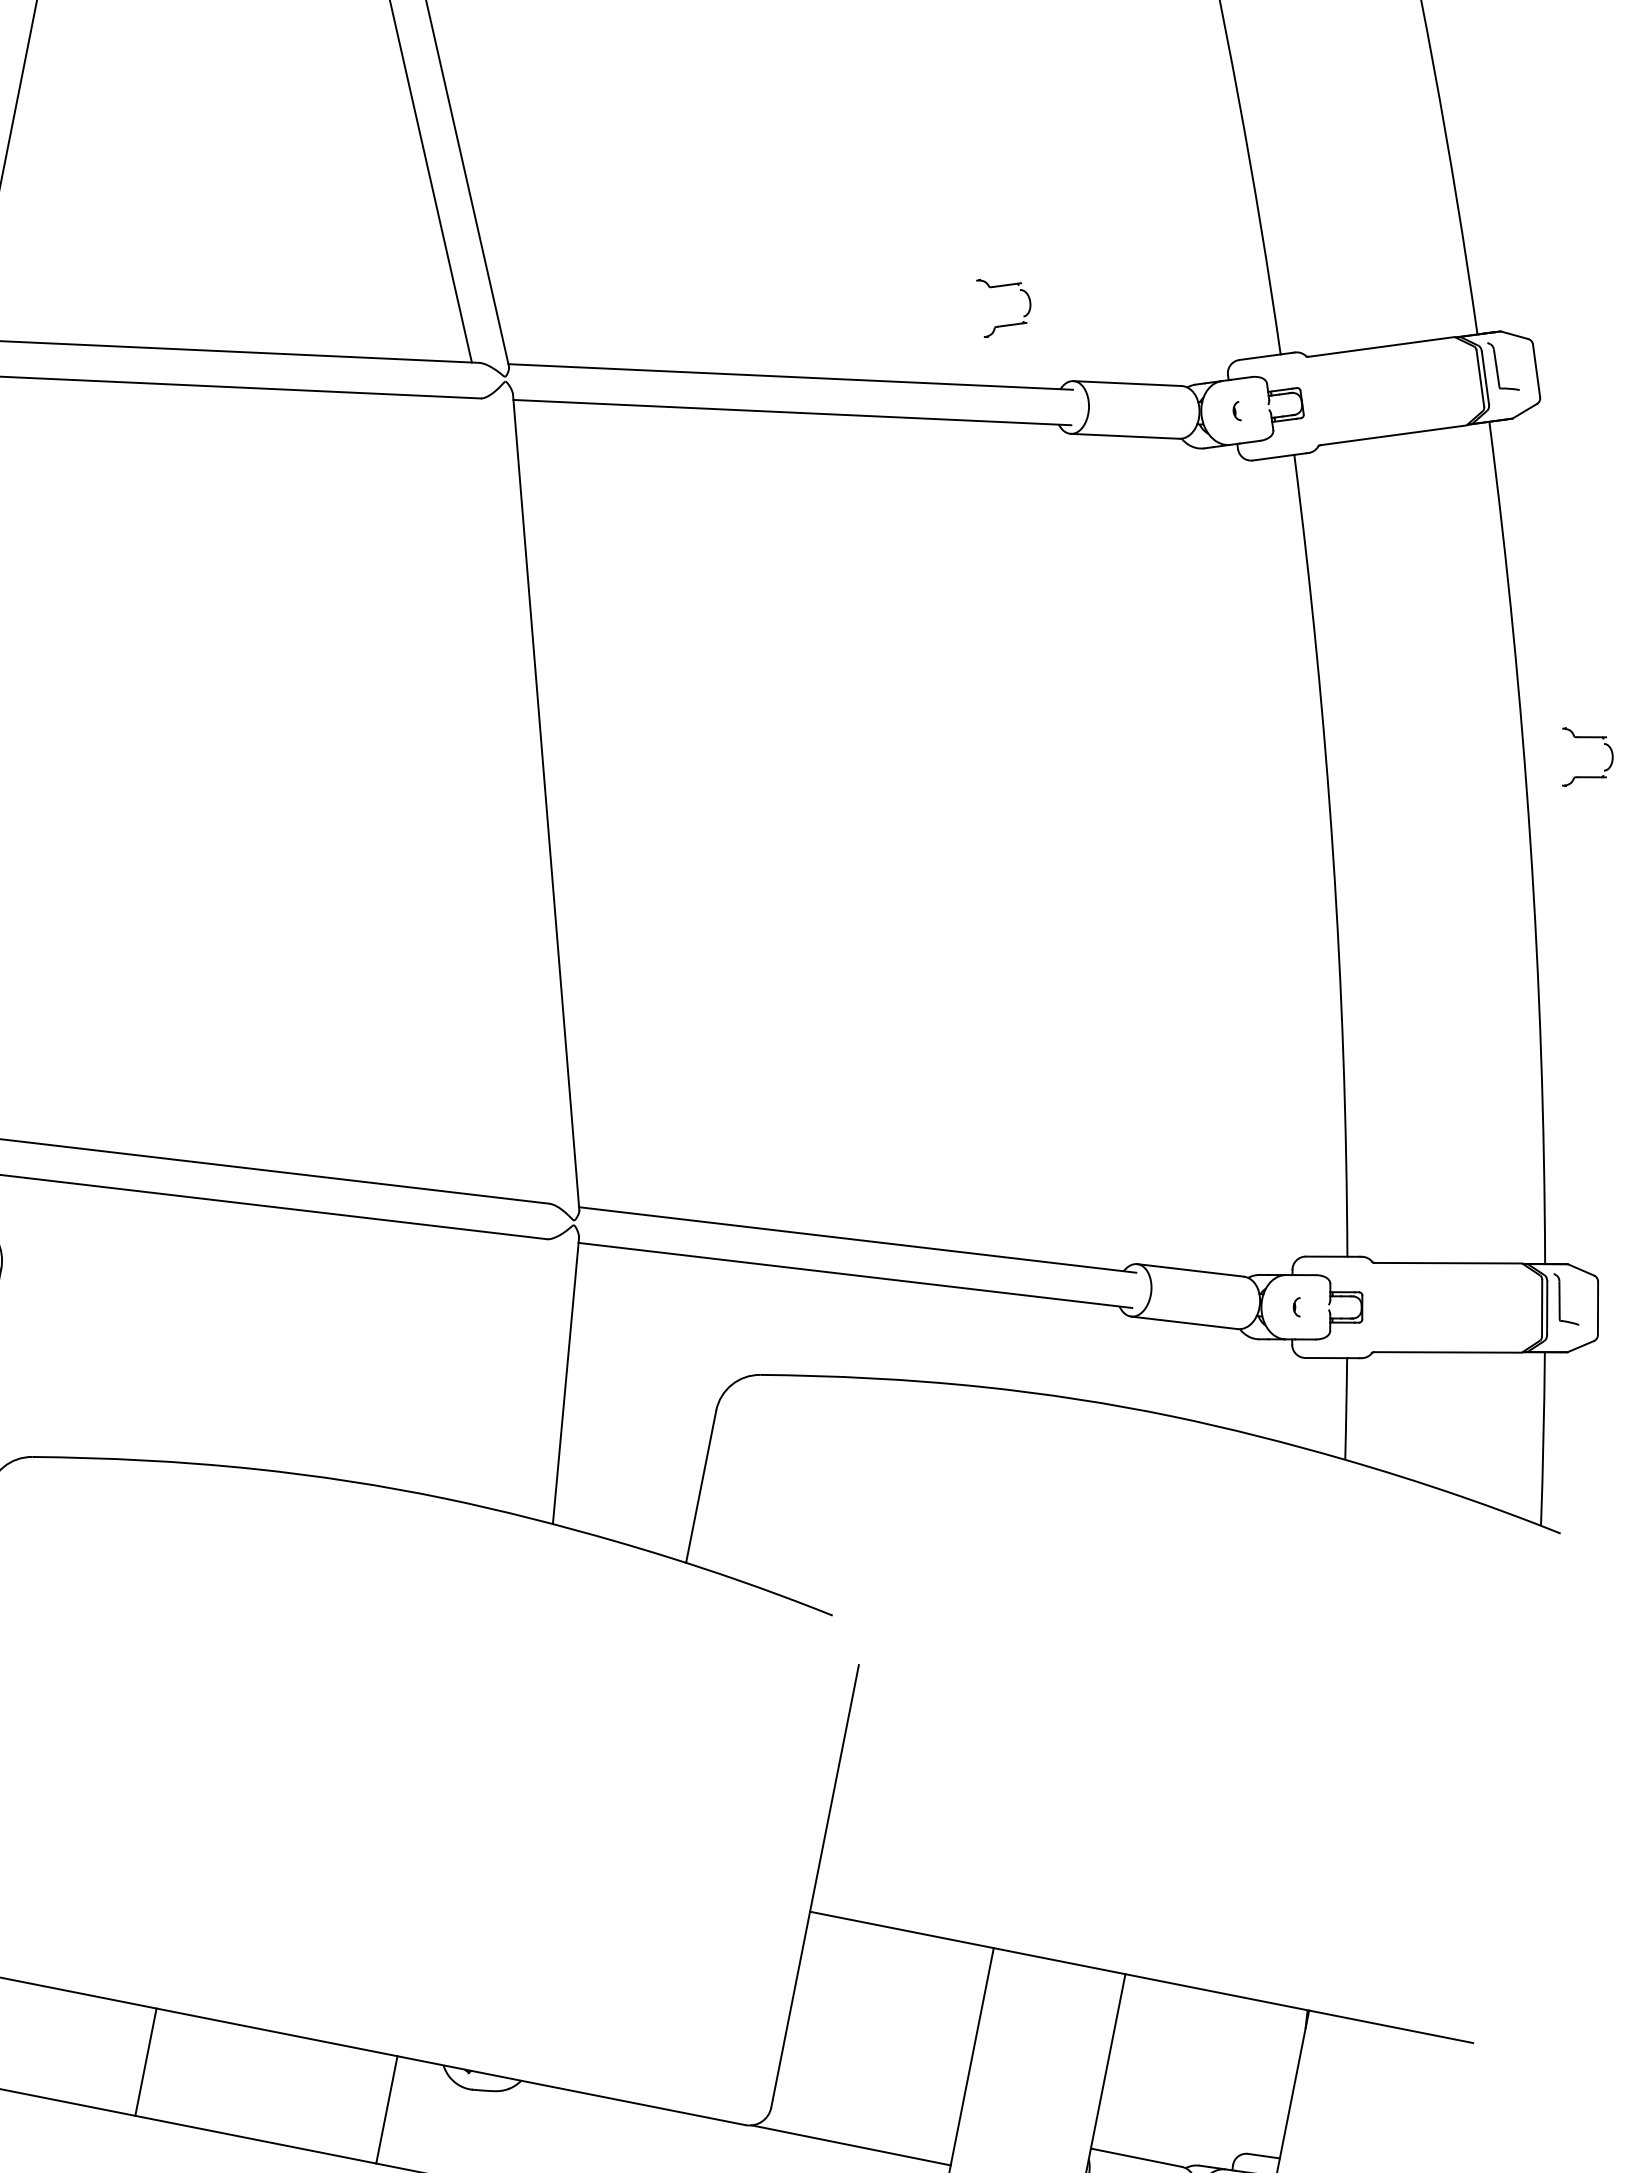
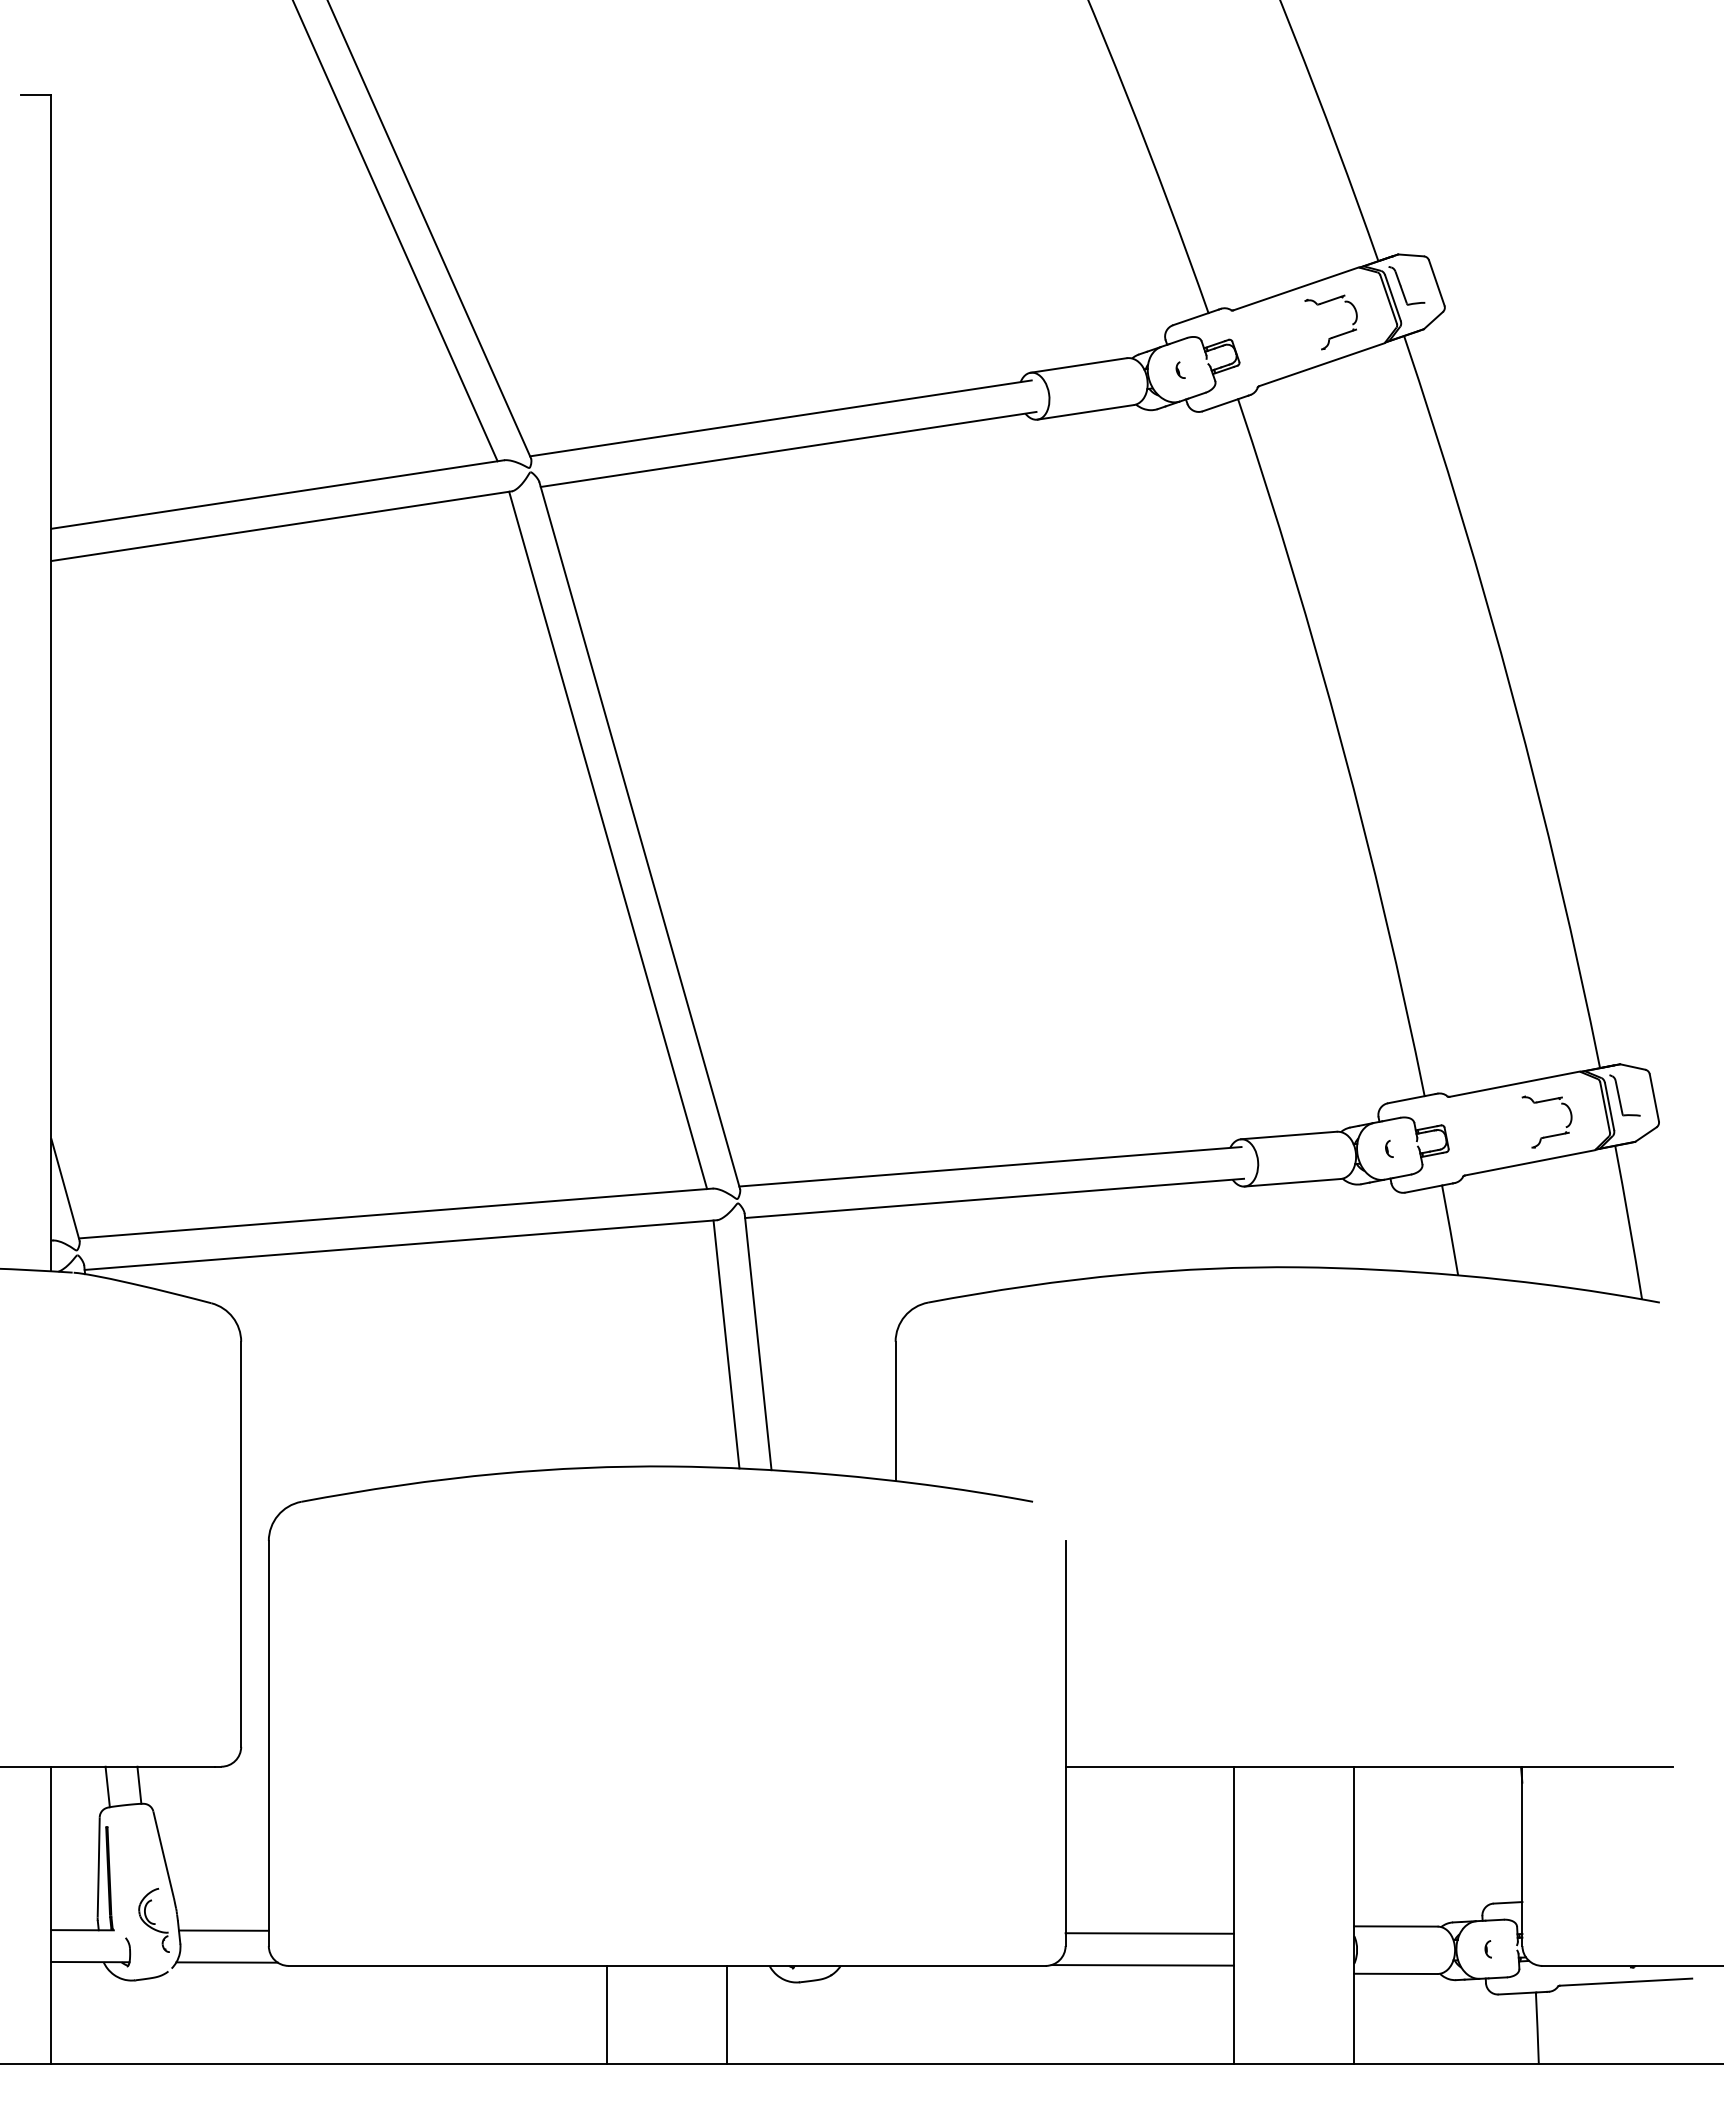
part: (1002, 324) -> (1335, 335), moved
part: (1583, 775) -> (1548, 1135), moved
line: (510, 800) -> (608, 840), added
line: (530, 1377) -> (726, 1344), added
line: (145, 2061) -> (606, 2014), moved
line: (865, 2112) -> (1149, 1933), added

